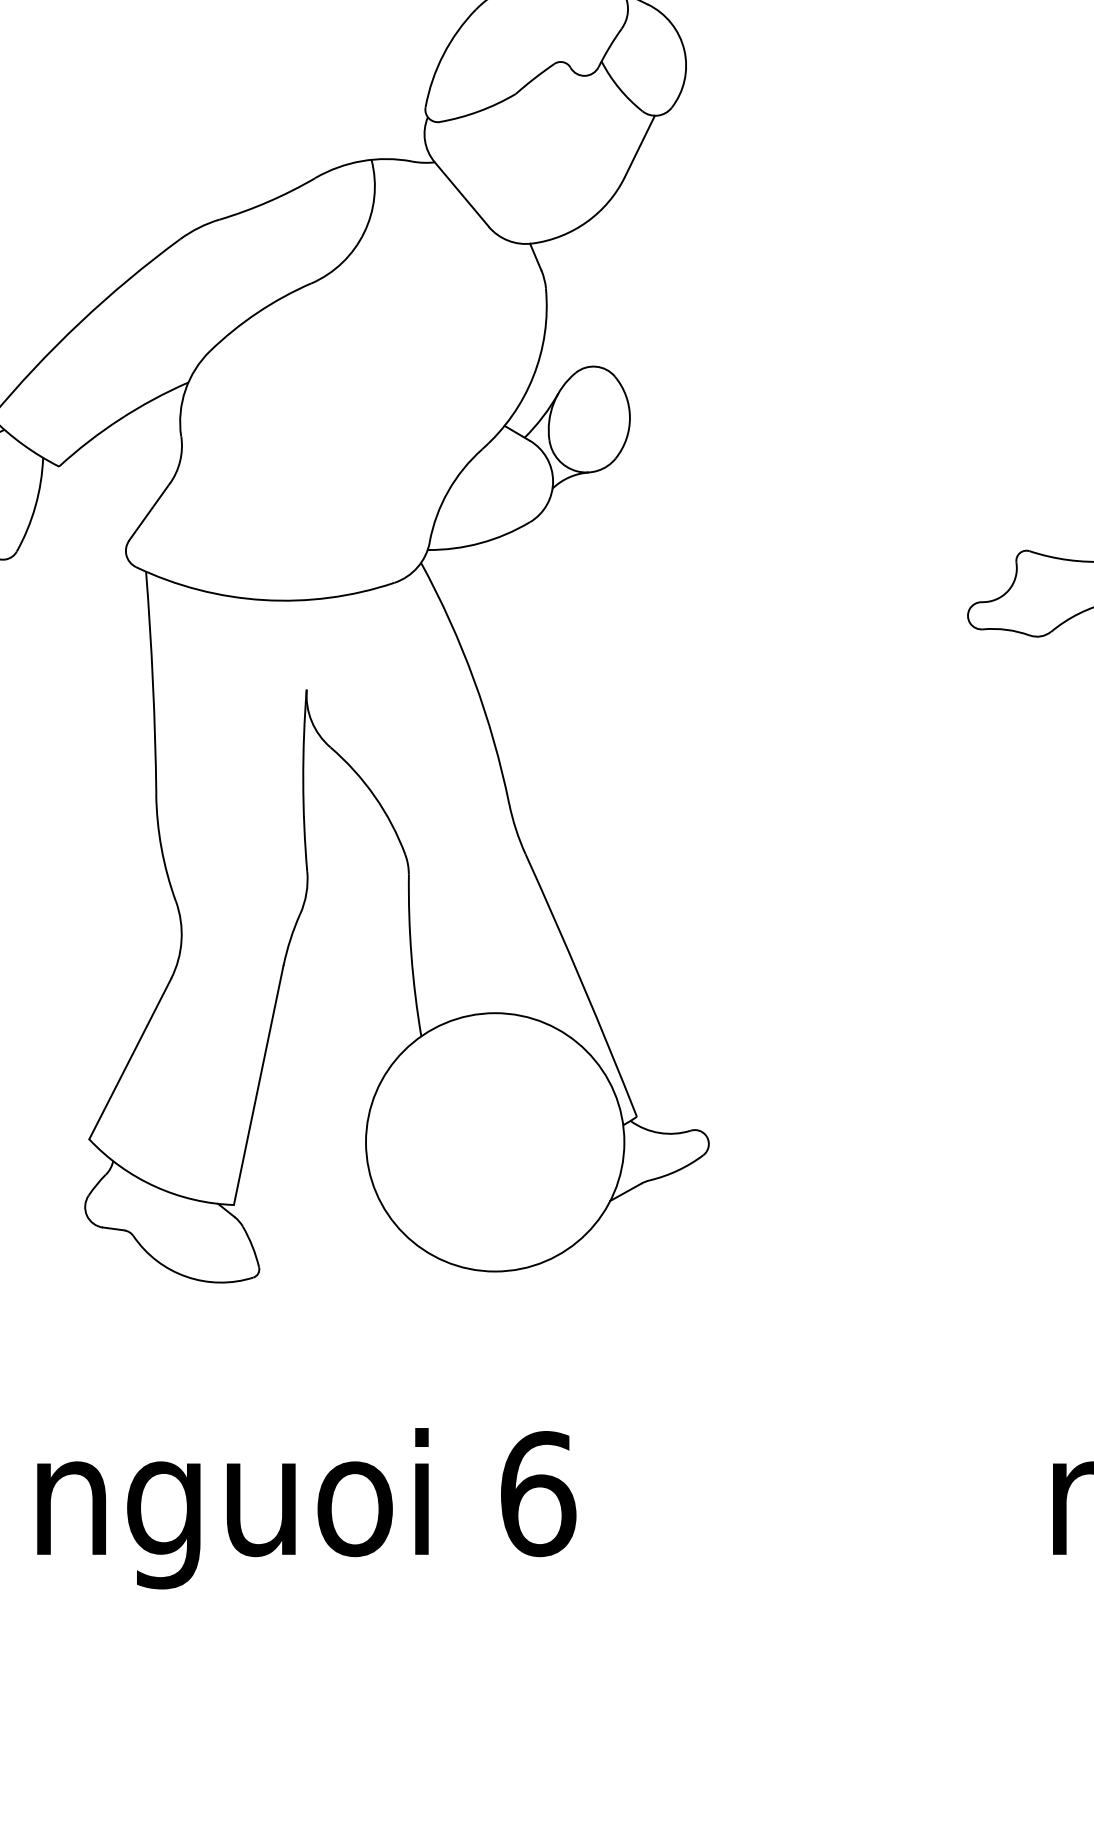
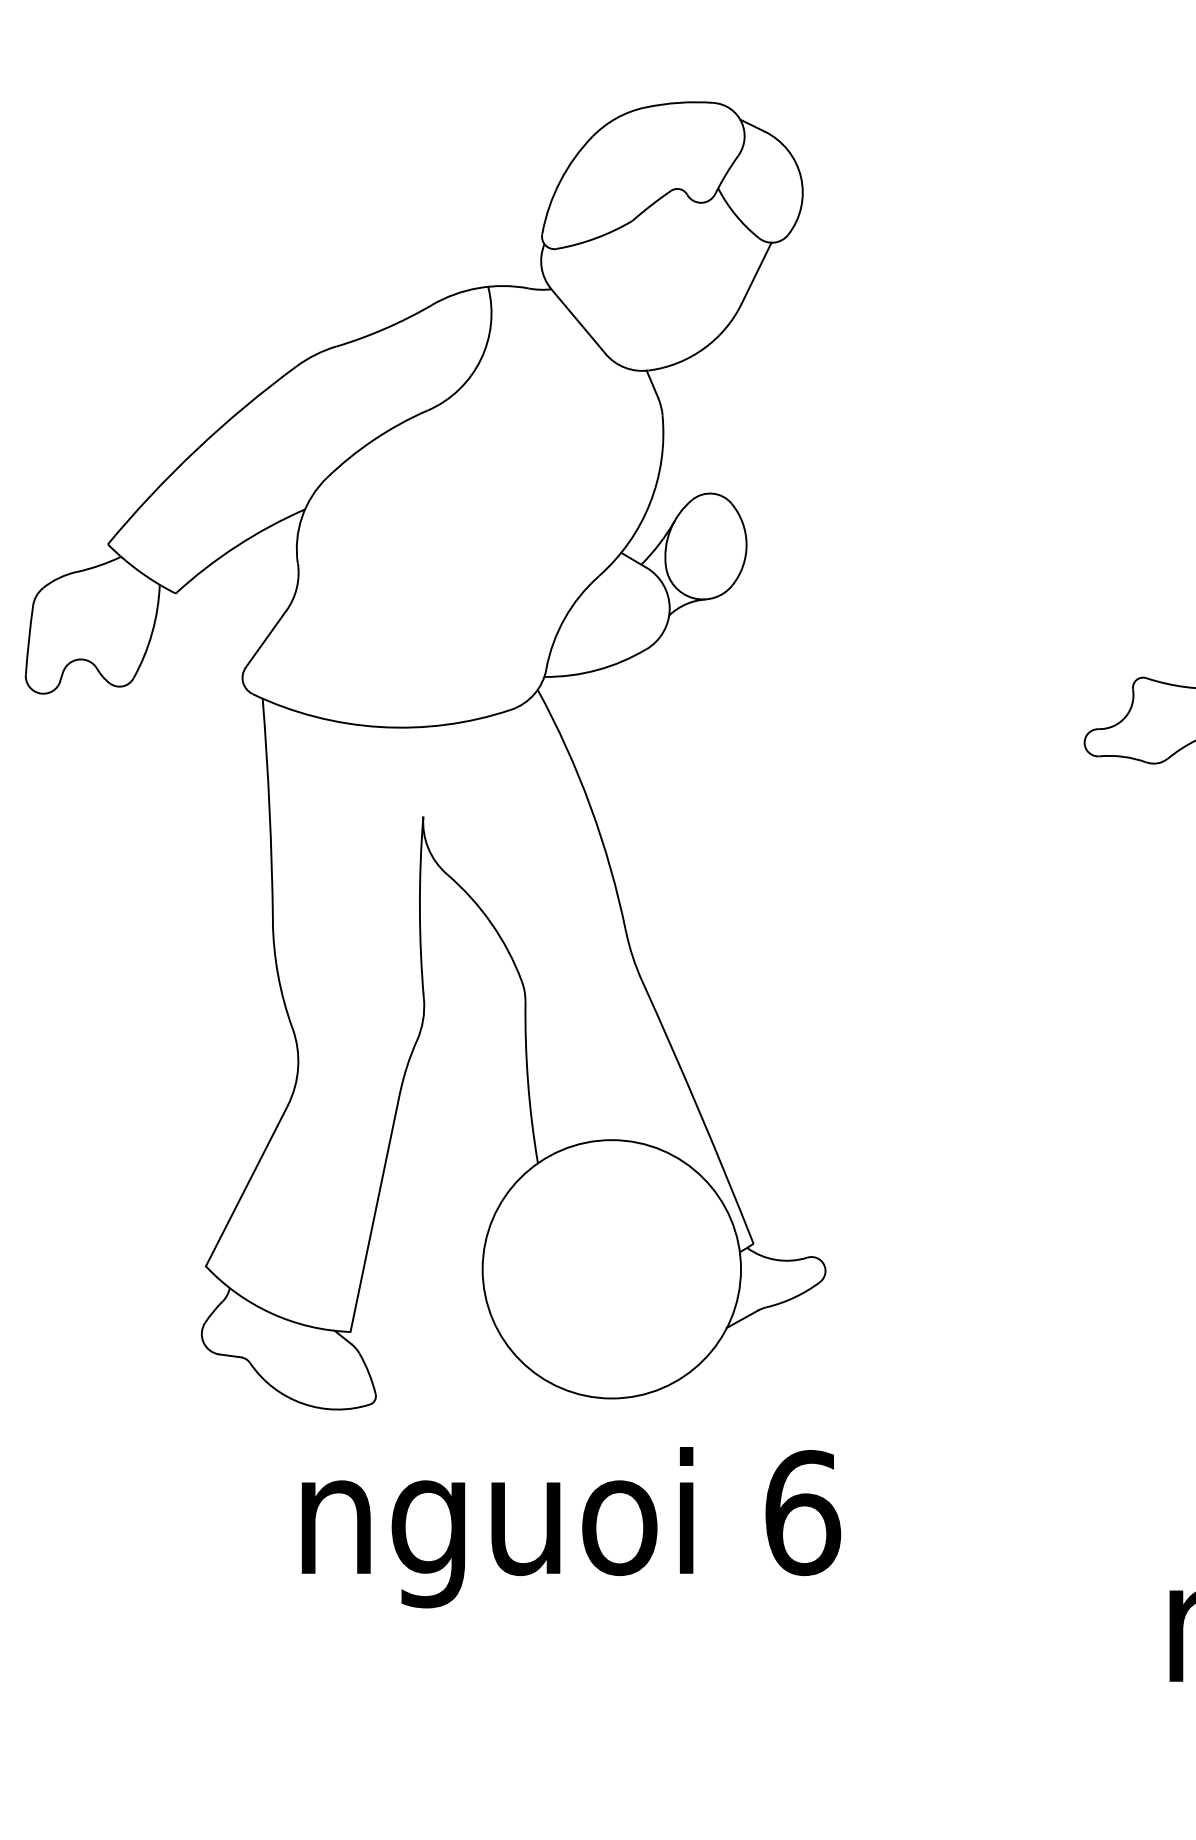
text: (306, 1508) -> (571, 1527), moved

